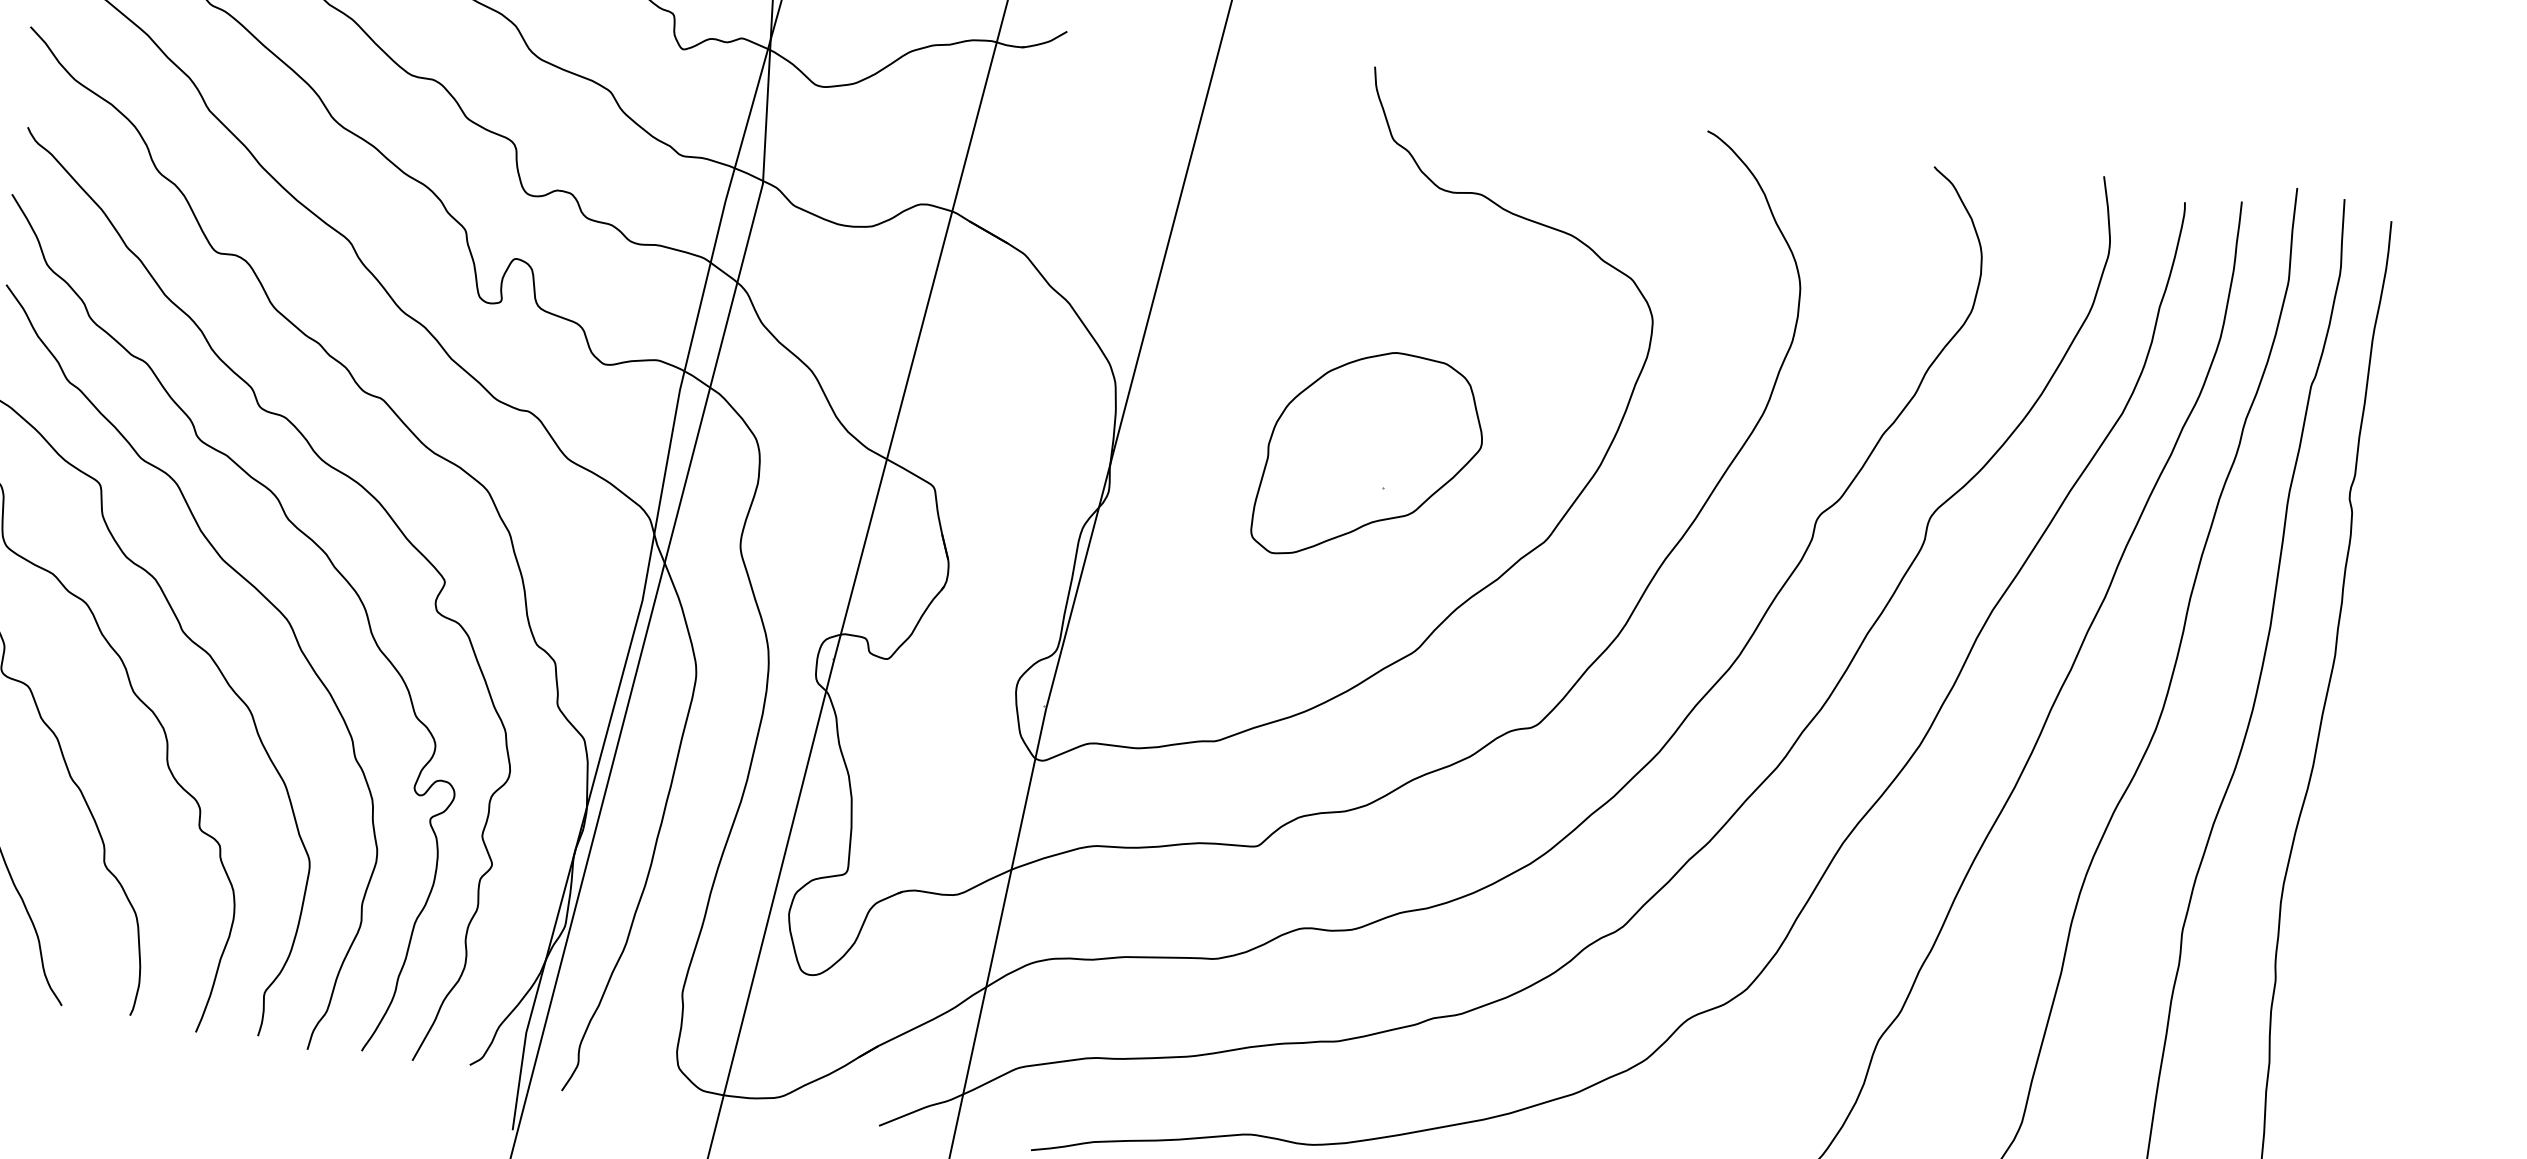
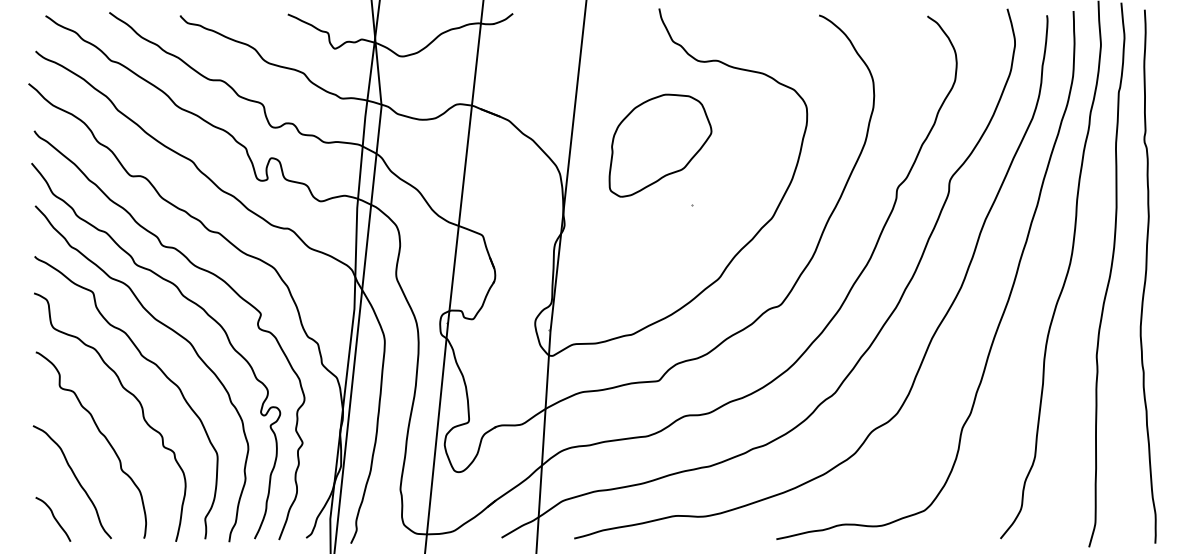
part: (1370, 457) -> (660, 145), moved

